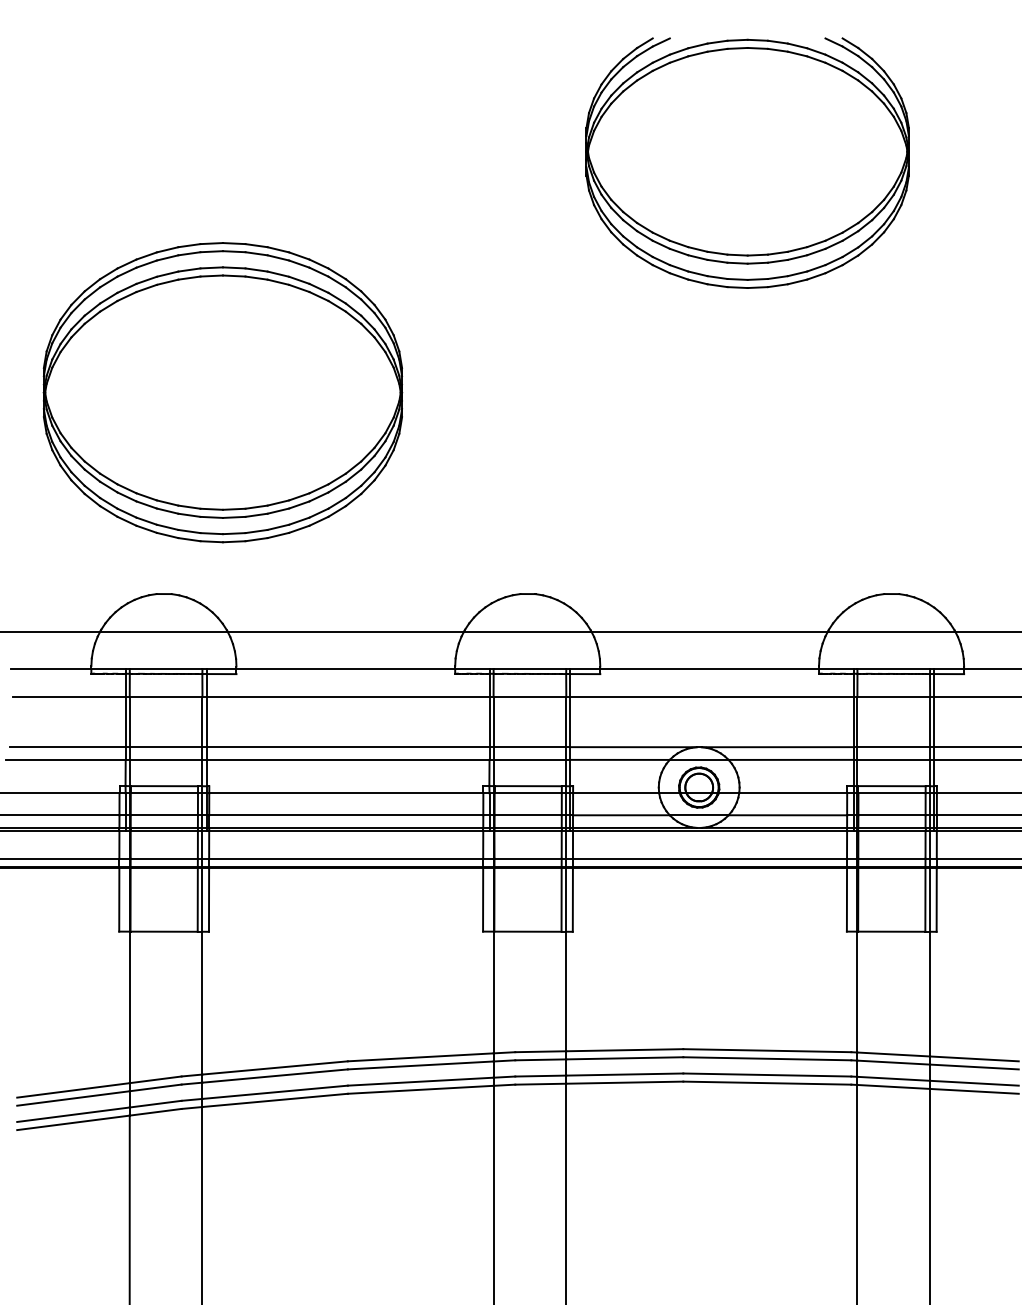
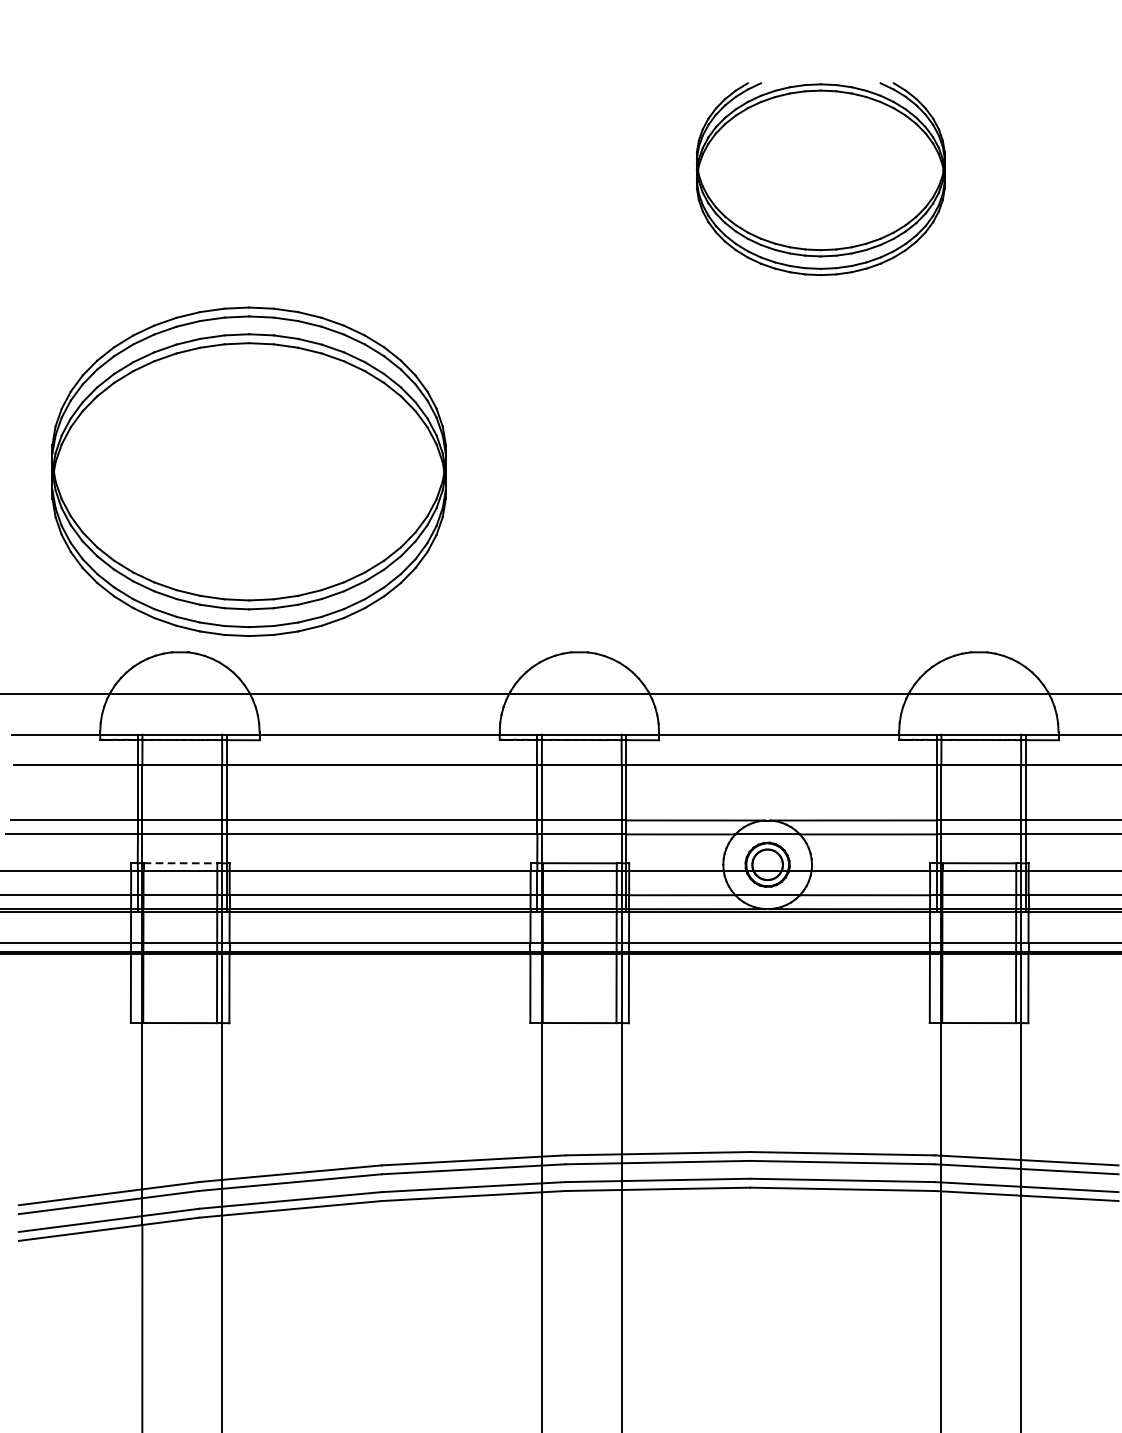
part: (747, 162) -> (820, 178), size x0.7
part: (222, 392) -> (248, 471), moved
line: (164, 786) -> (180, 863), solid -> dashed

